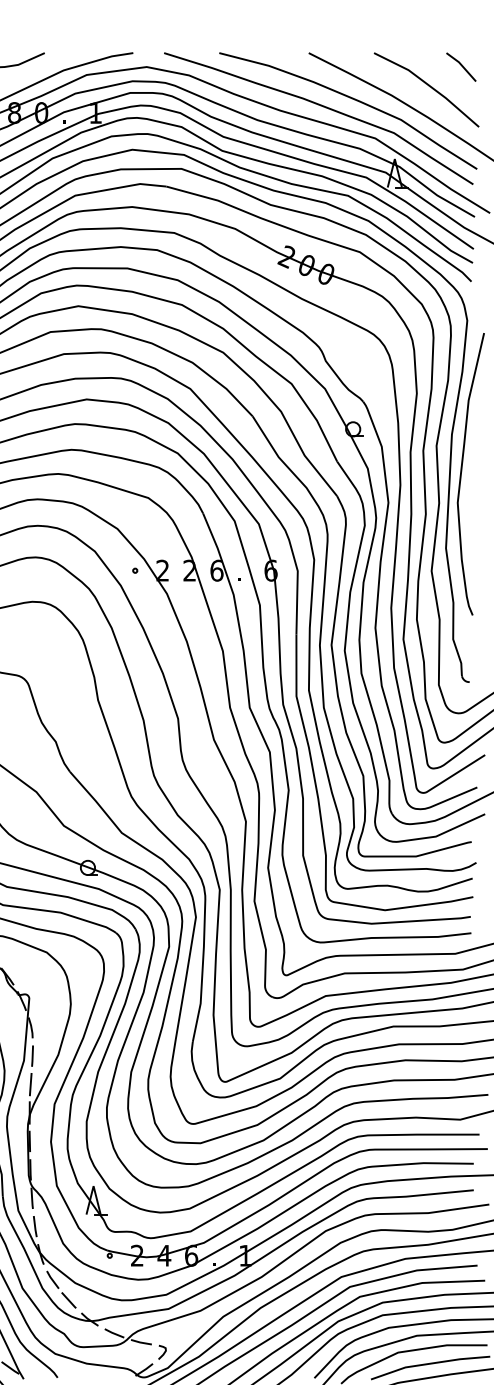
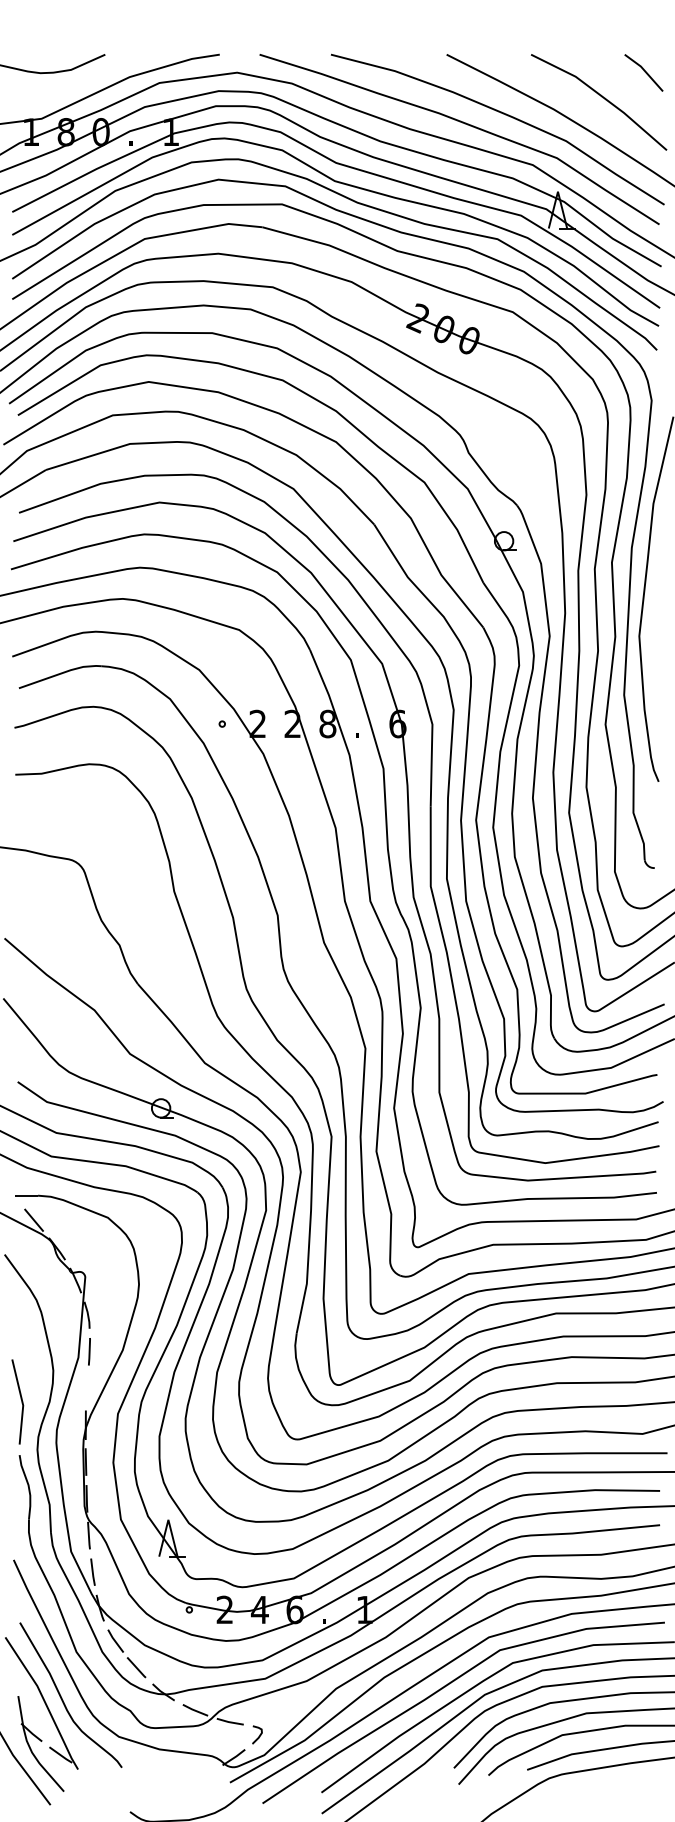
text: (216, 570) -> (327, 723), 6 -> 8
line: (31, 1084) -> (87, 1388), removed

